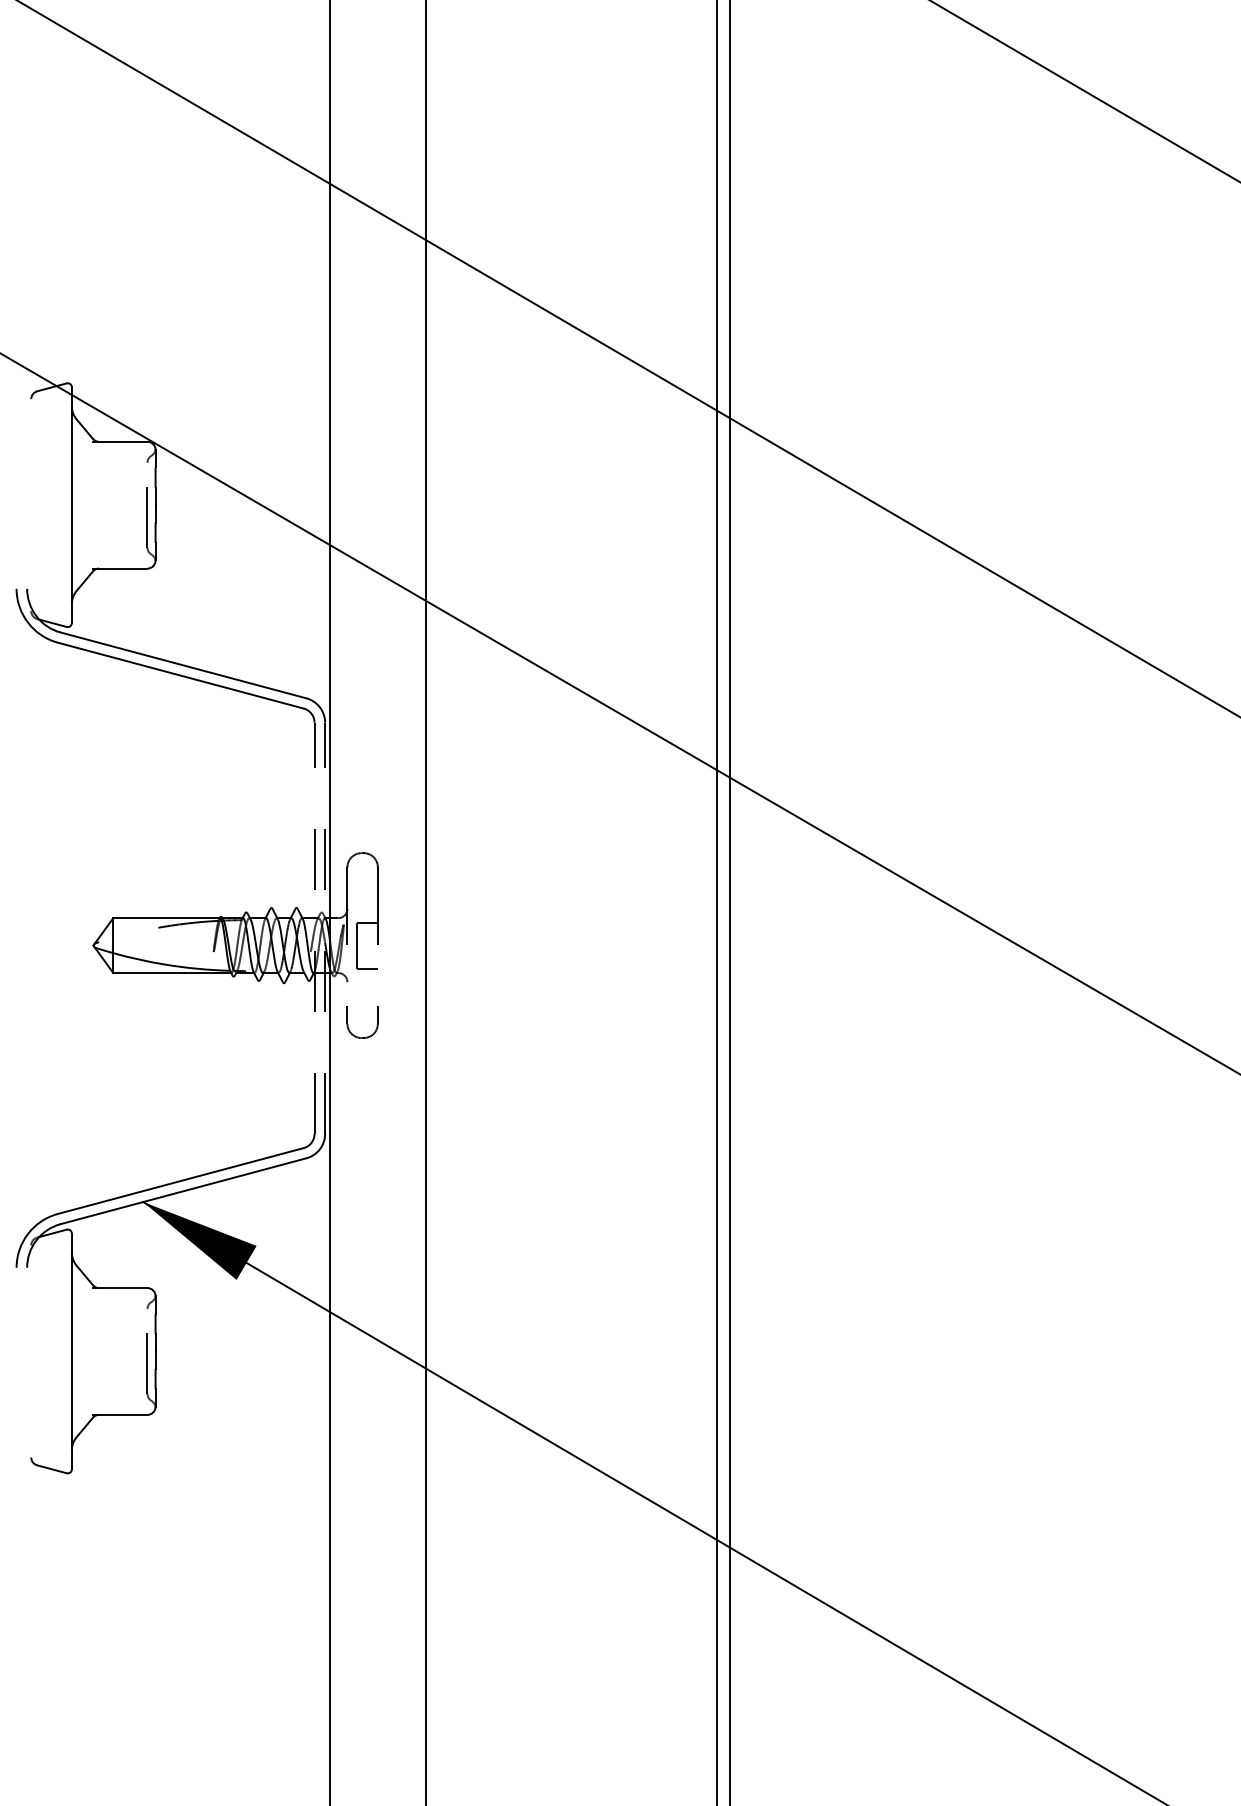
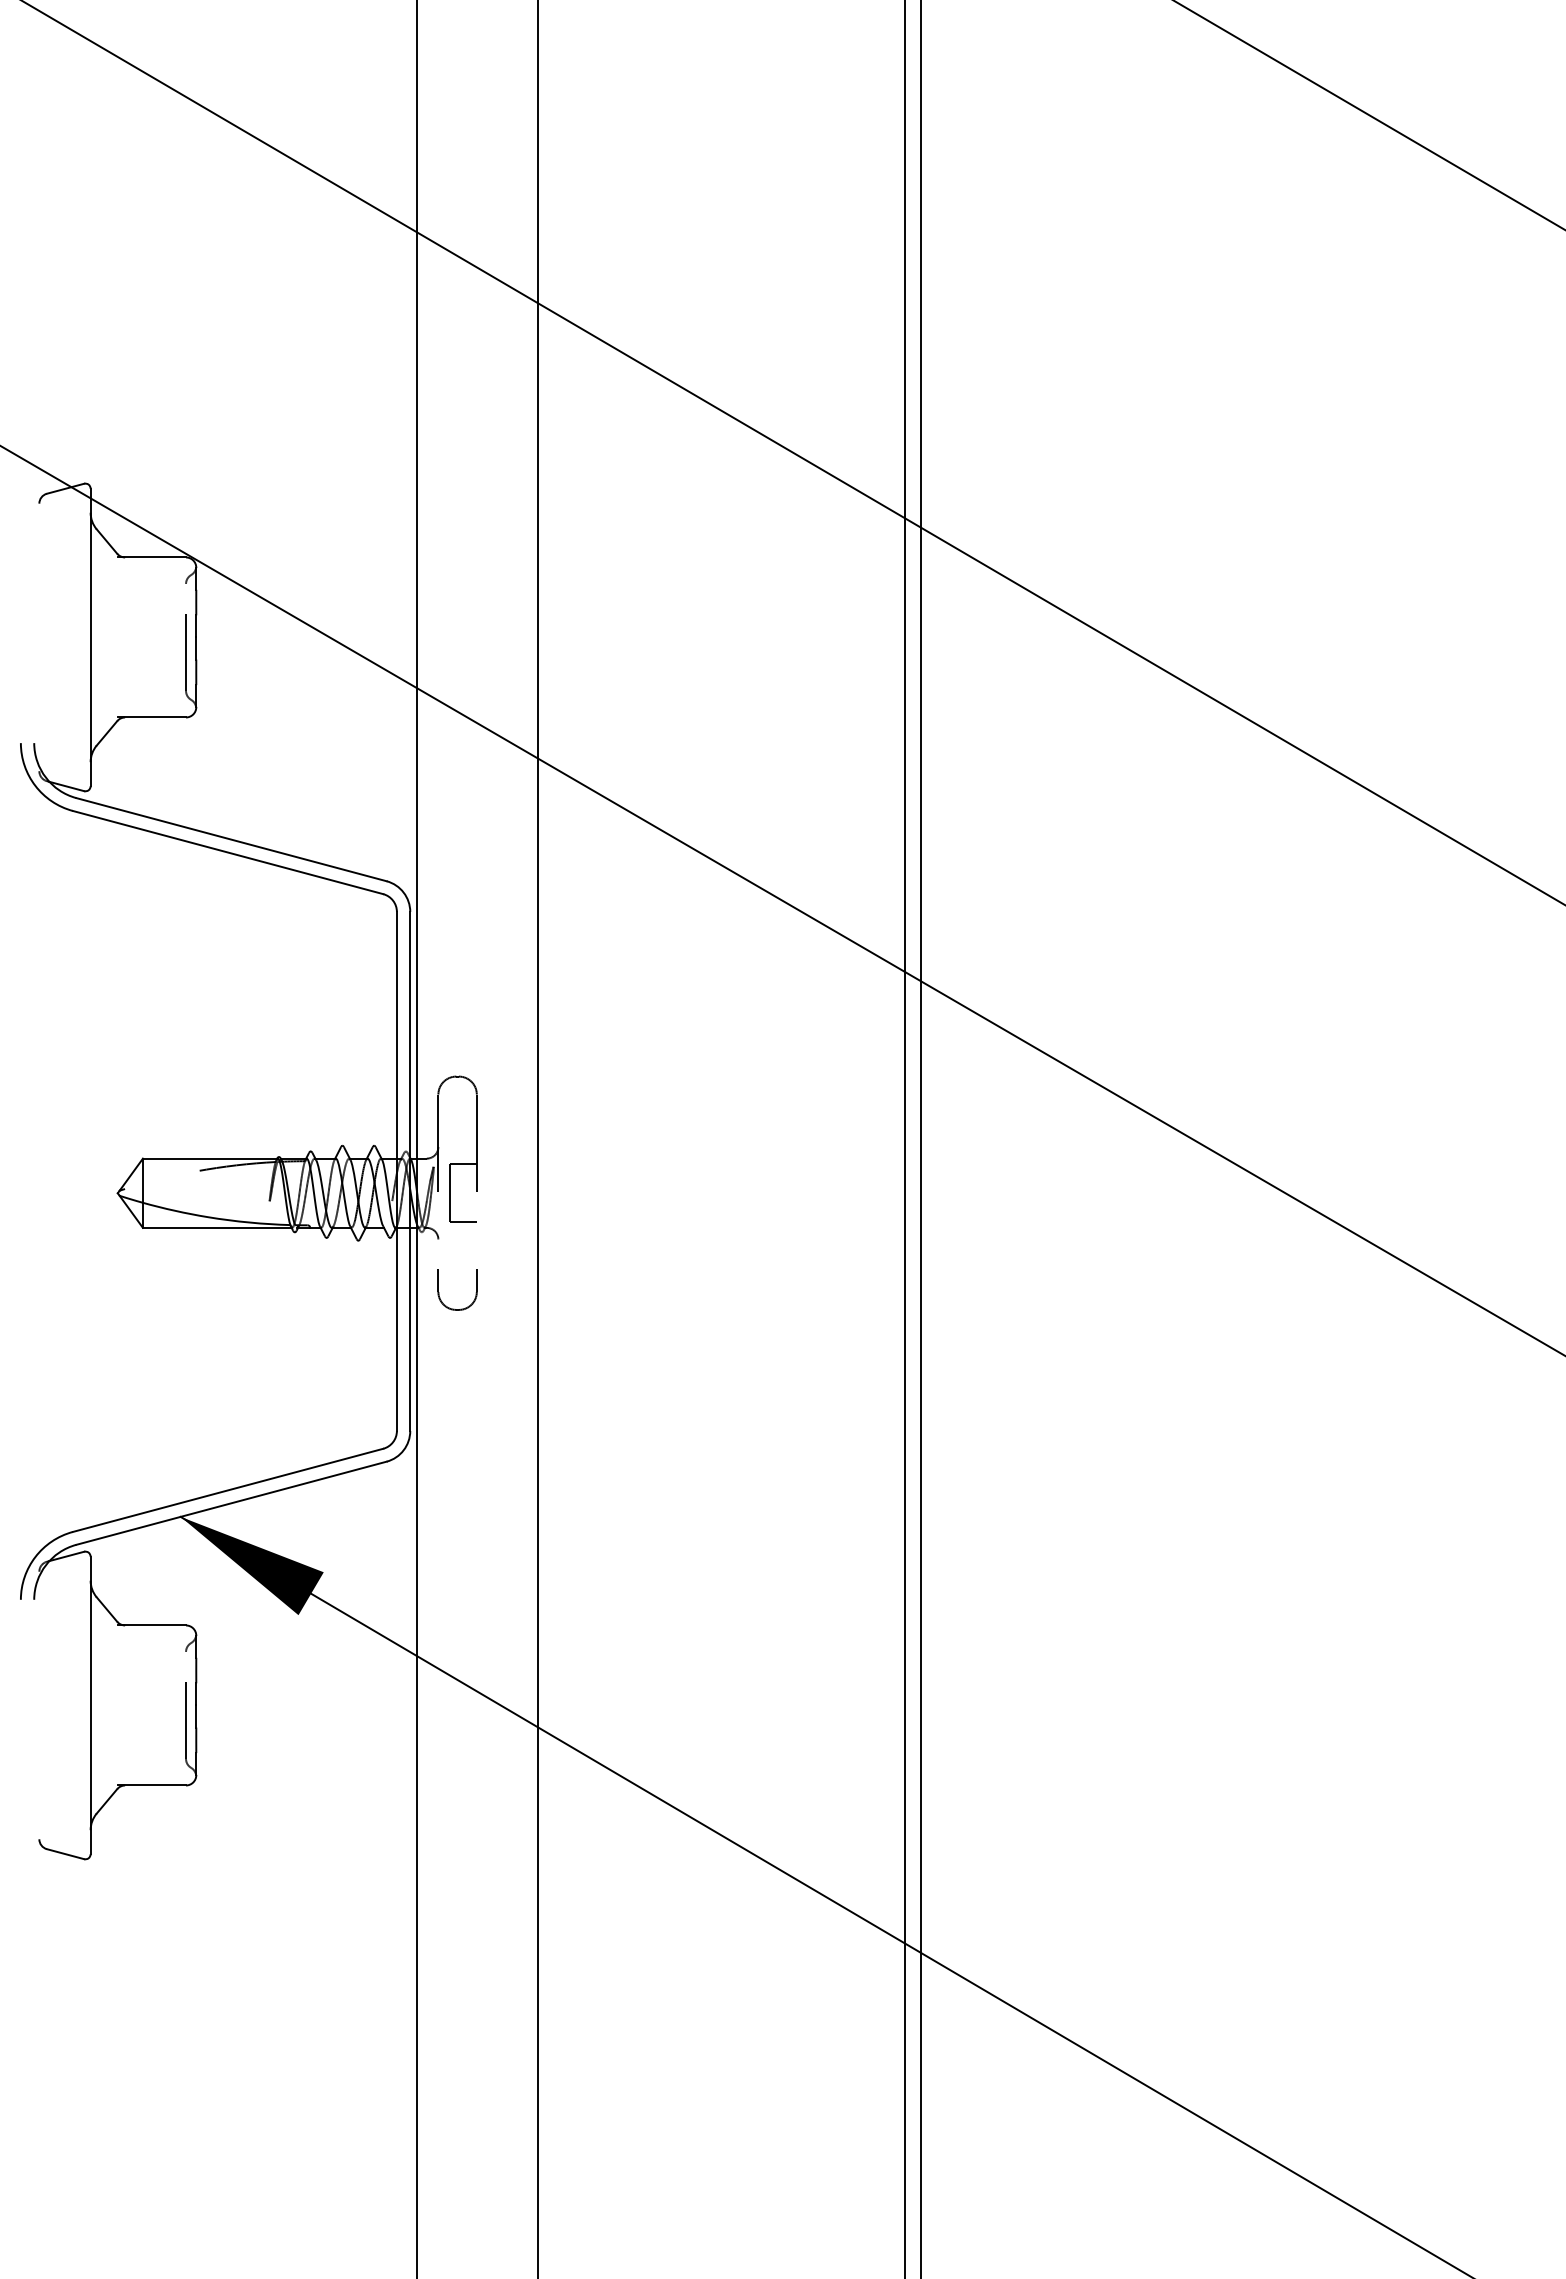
line: (314, 927) -> (396, 1170), dashed -> solid
line: (325, 927) -> (410, 1170), dashed -> solid

